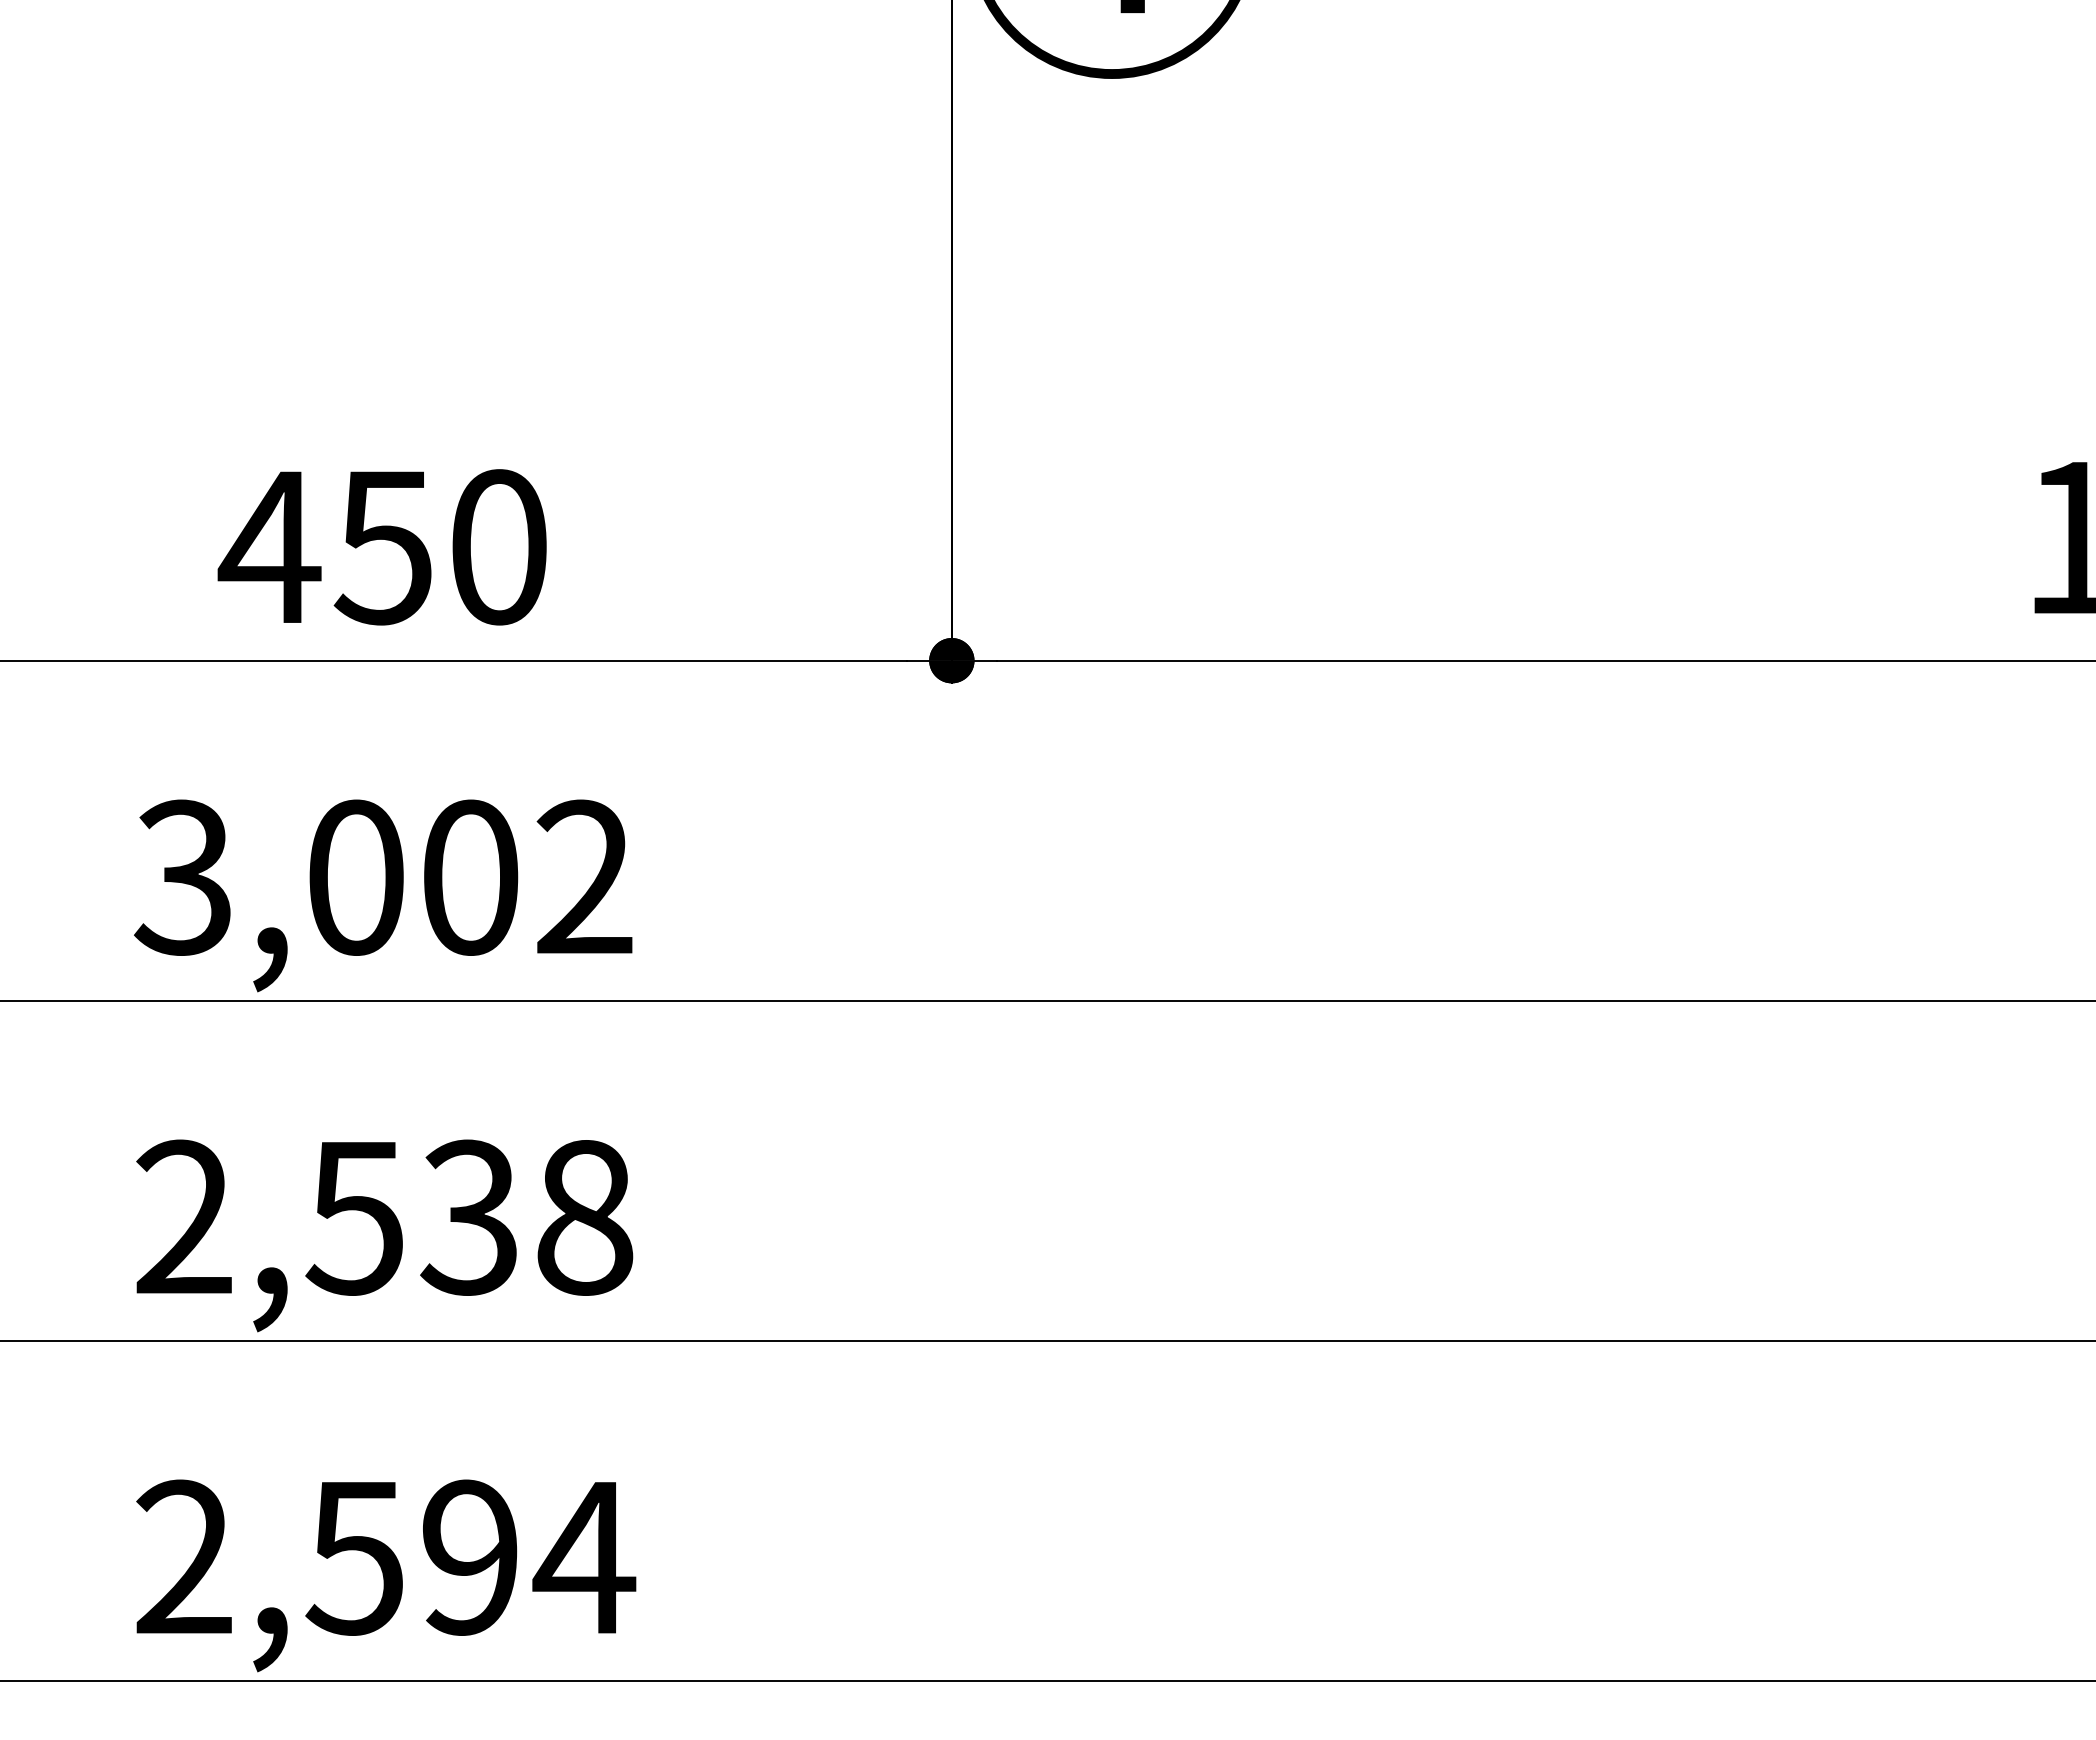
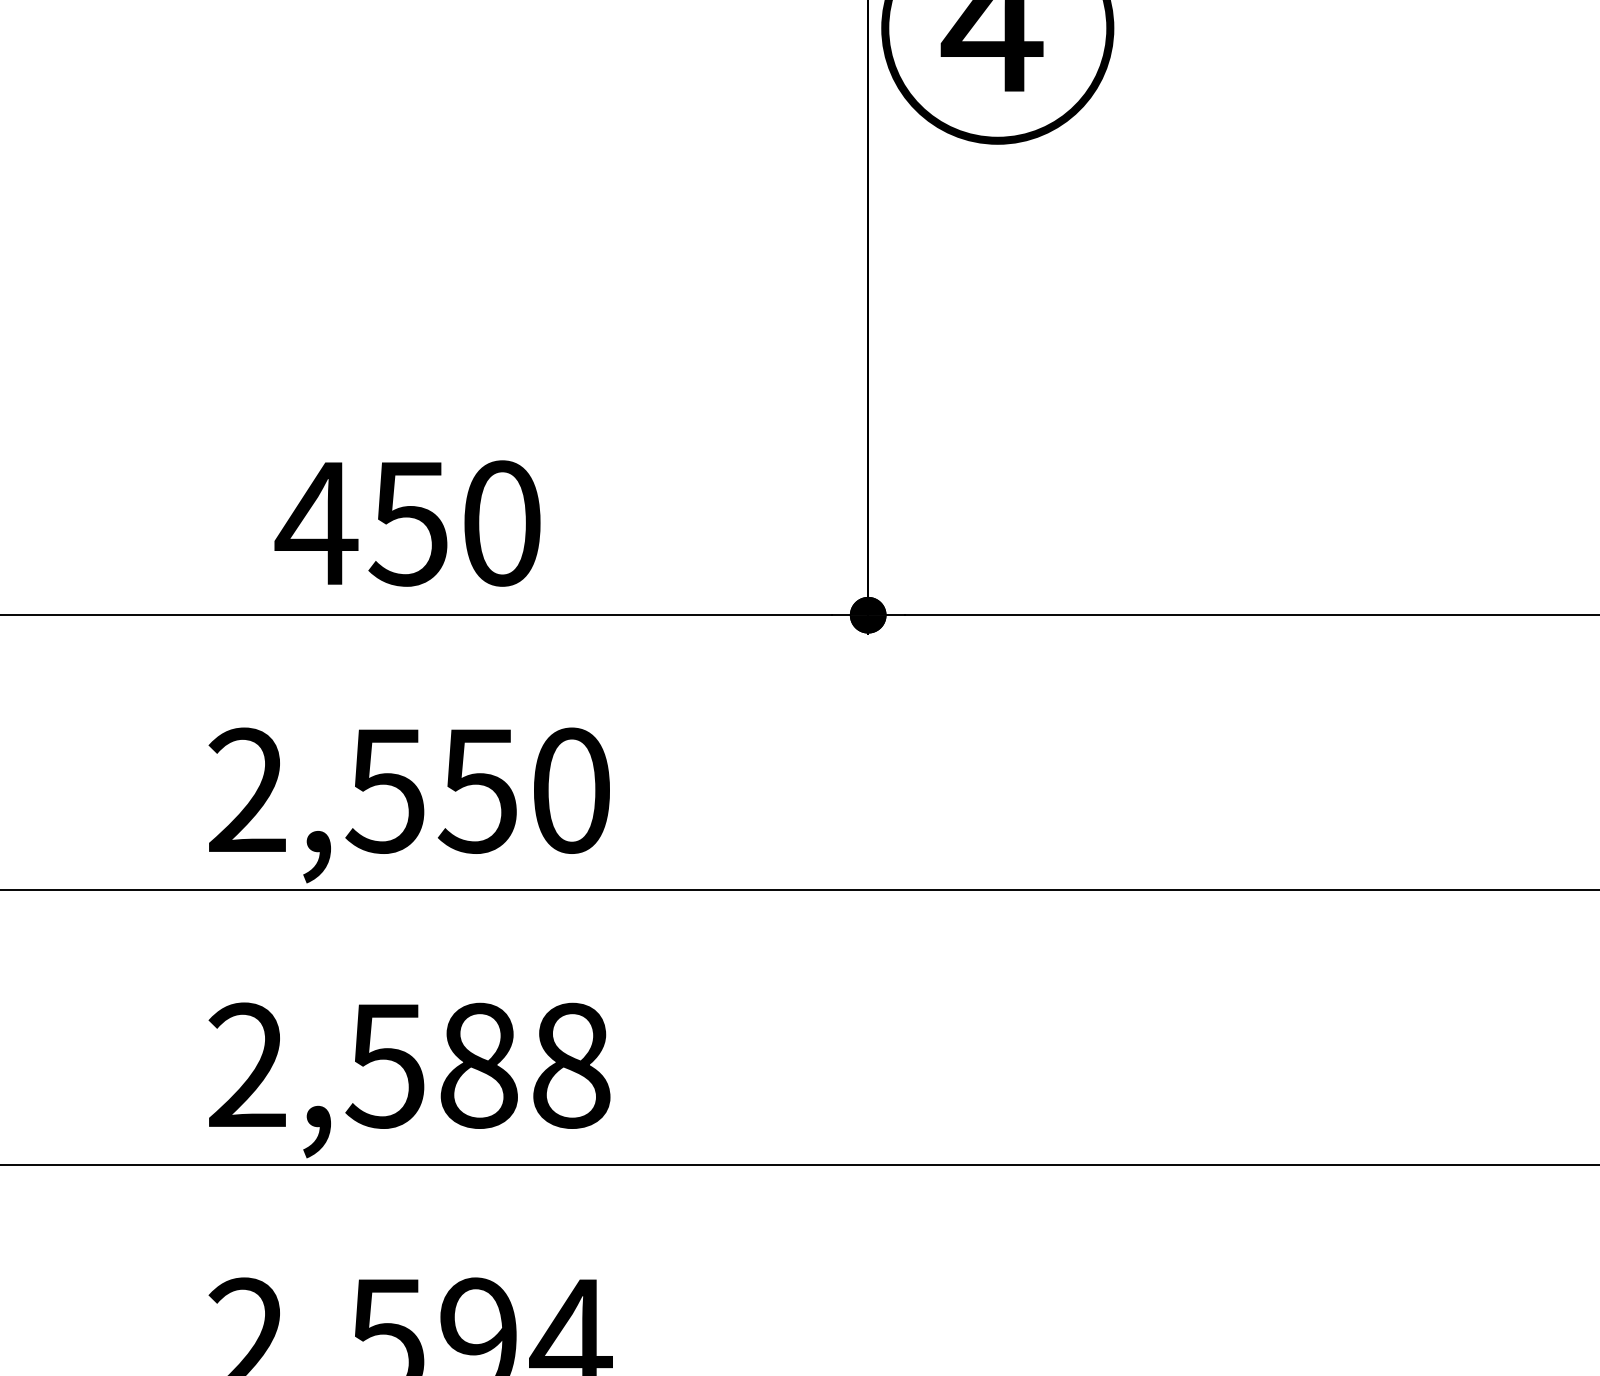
text: (383, 877) -> (408, 790), 3,002 -> 2,550
text: (469, 1217) -> (478, 1065), 2,538 -> 2,588

